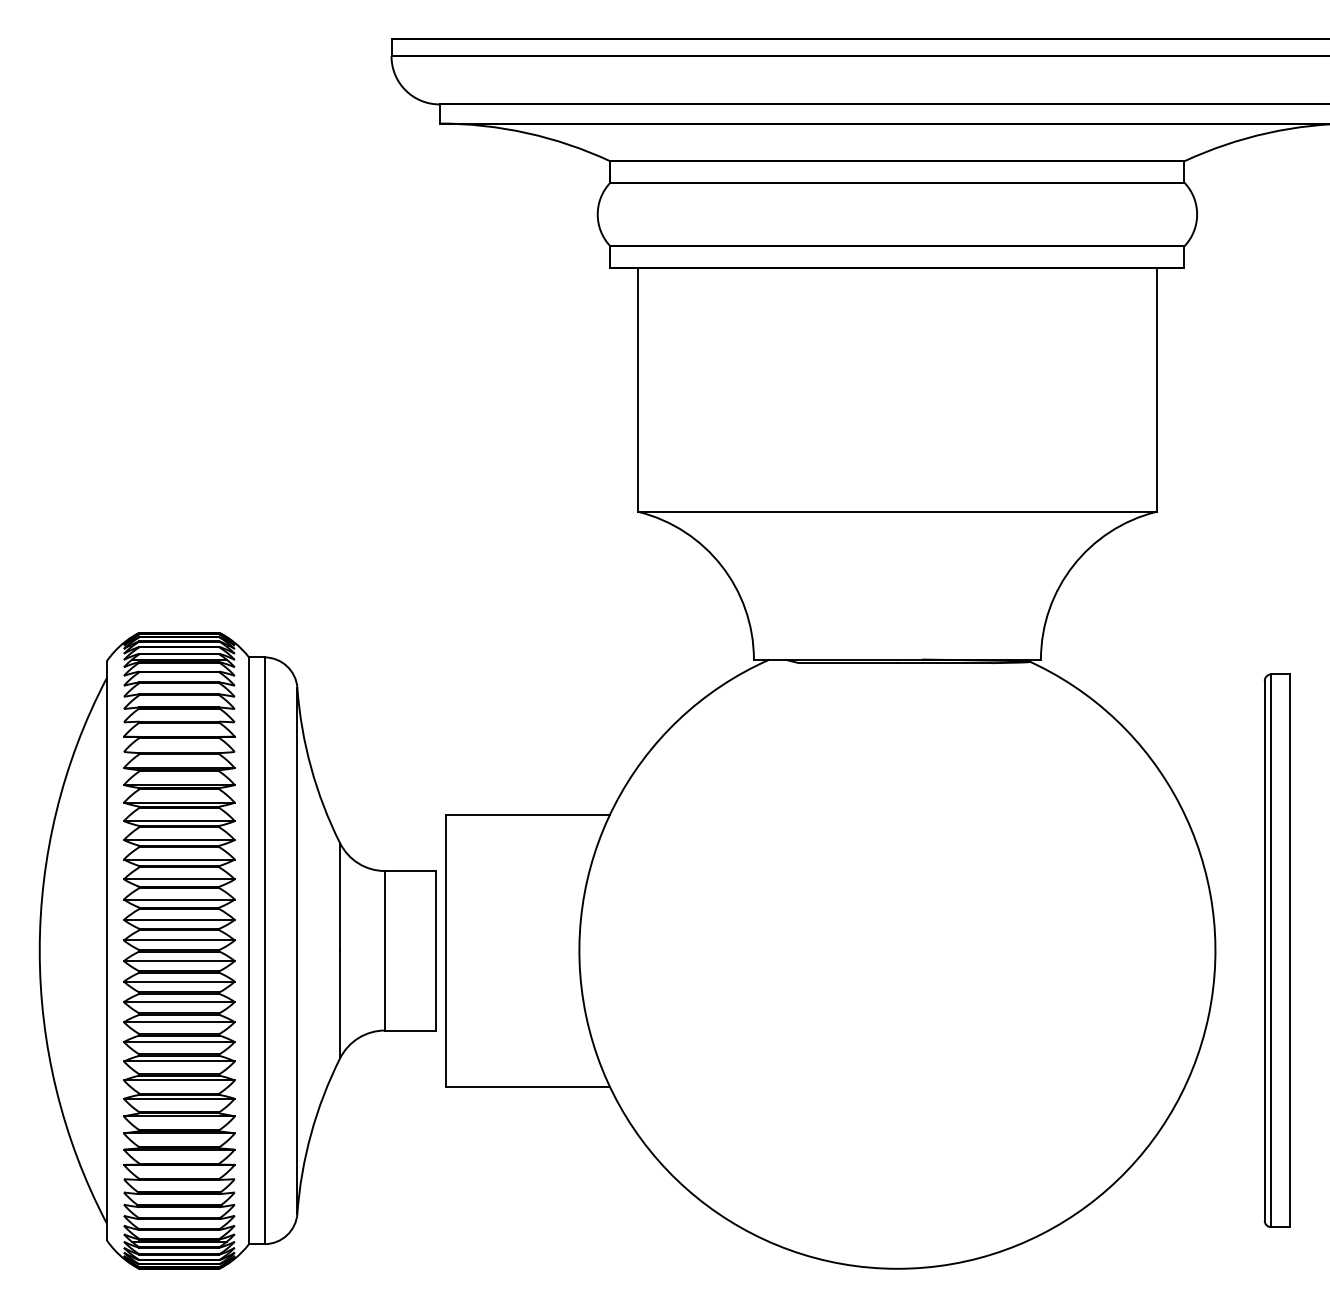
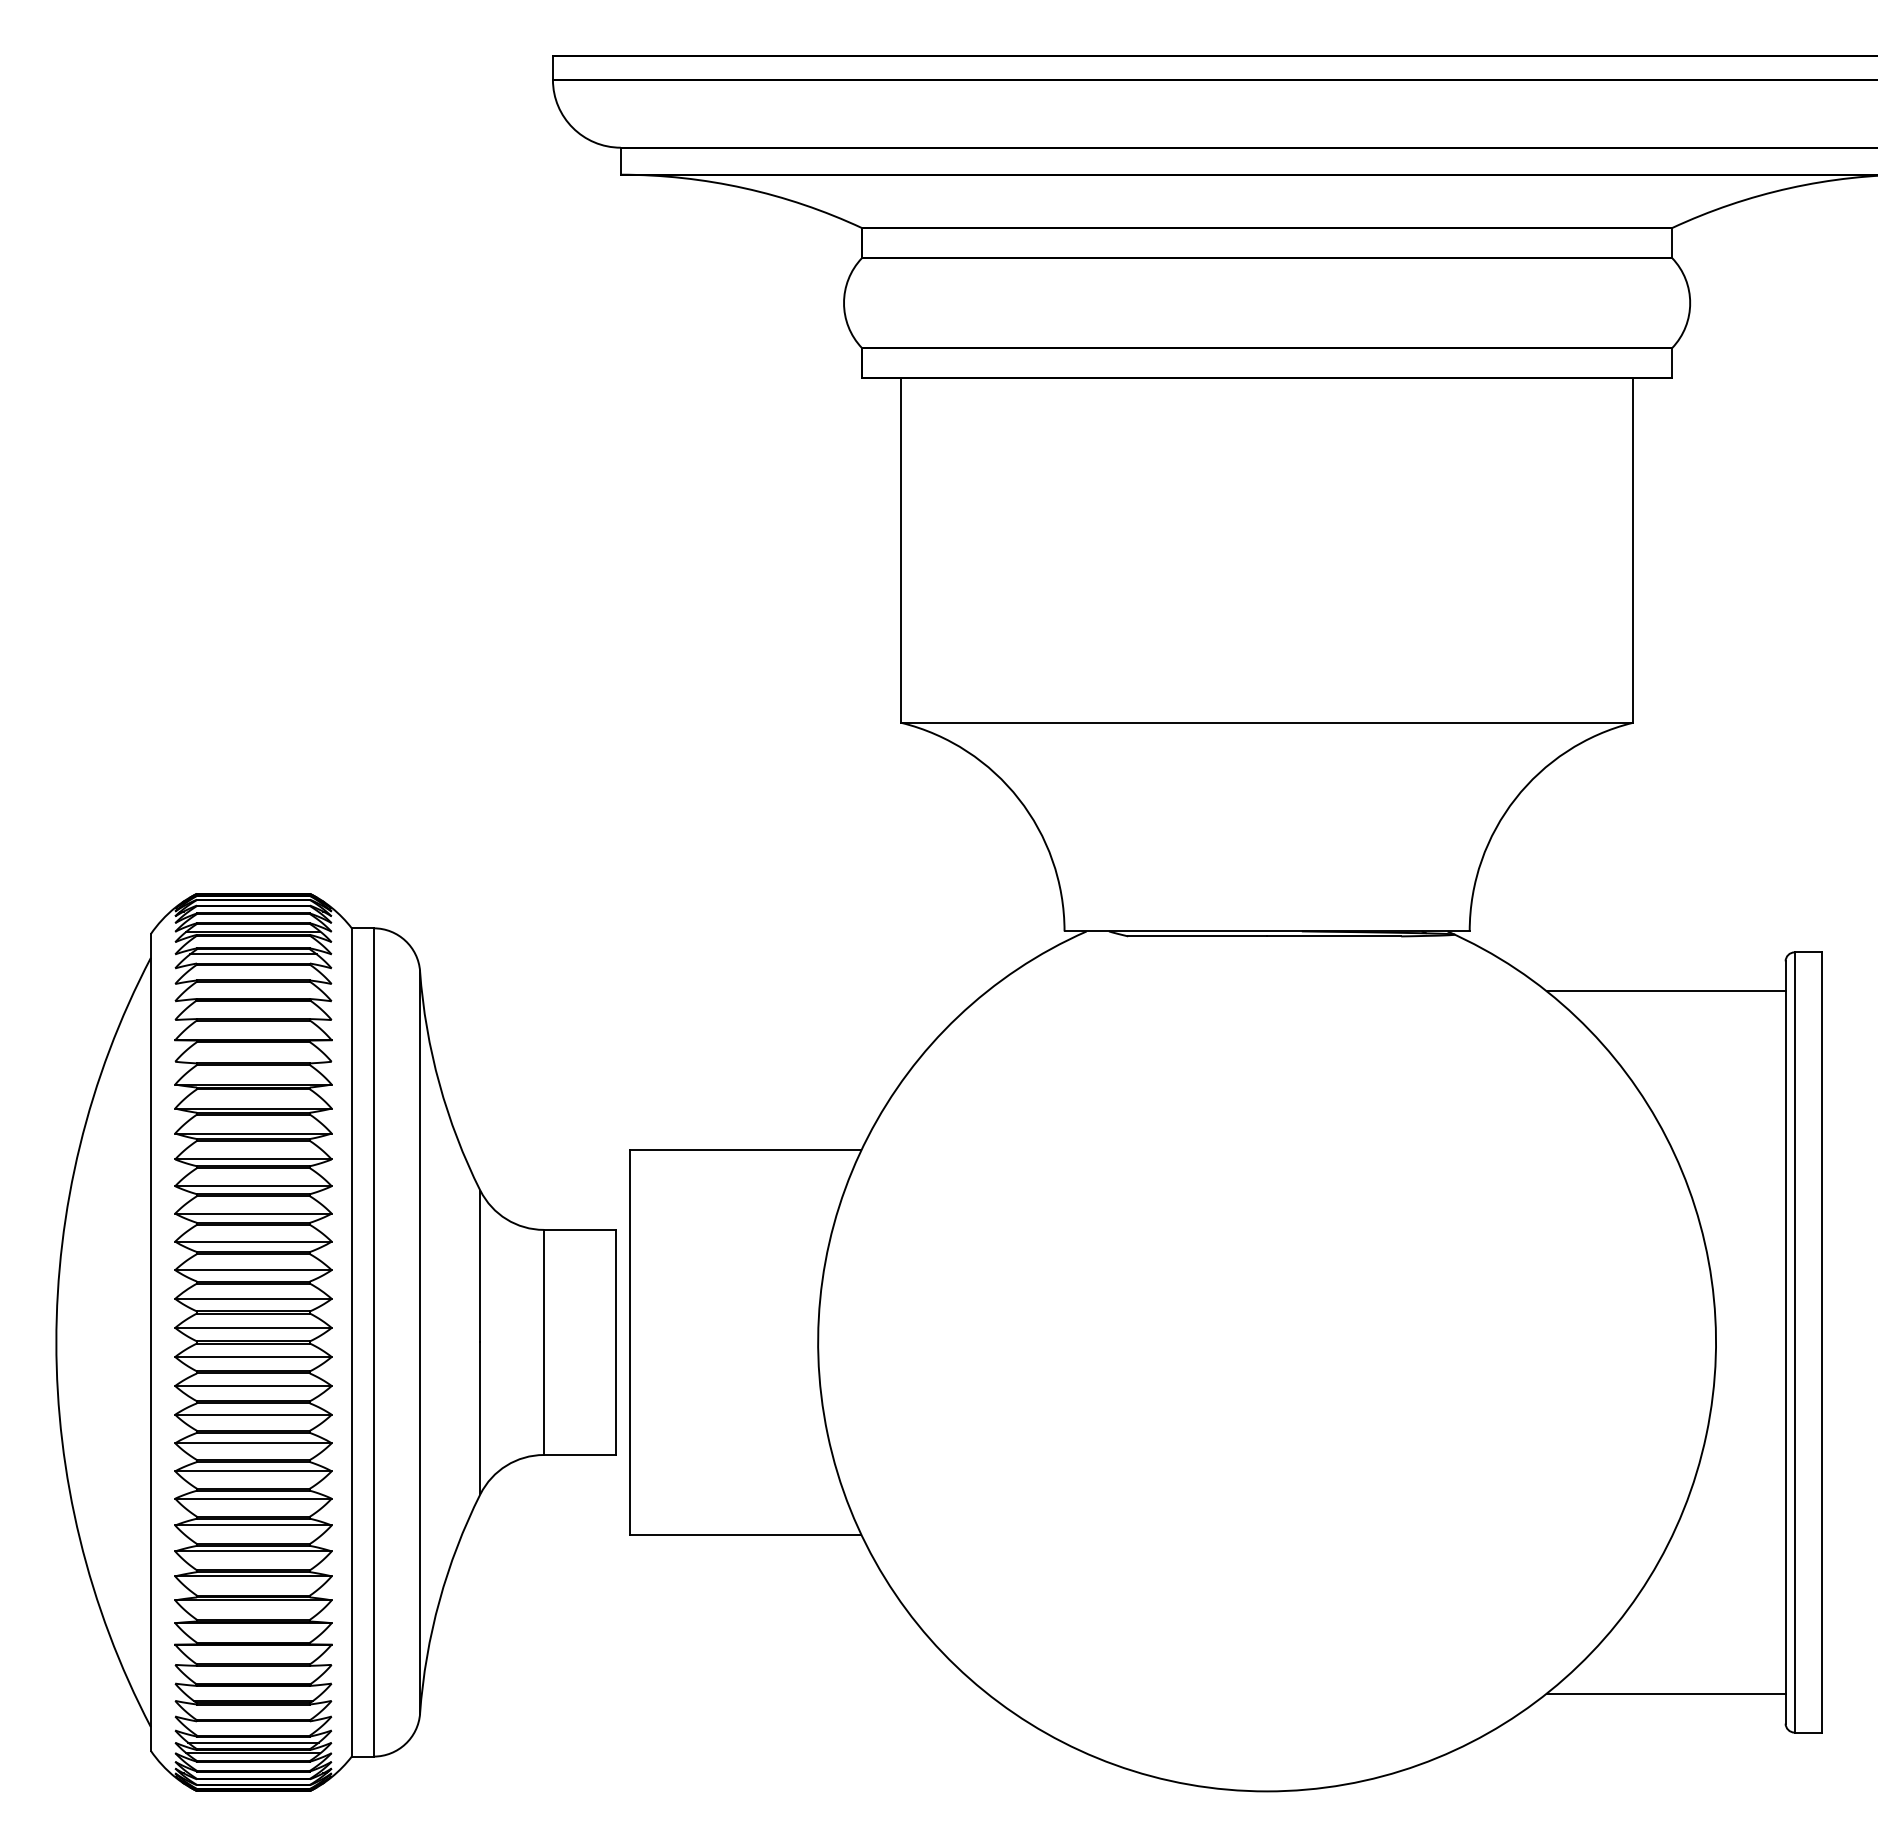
line: (179, 675) -> (253, 954), added
line: (1179, 702) -> (1665, 991), added
line: (1179, 1199) -> (1665, 1693), added
line: (179, 1234) -> (253, 1742), added

